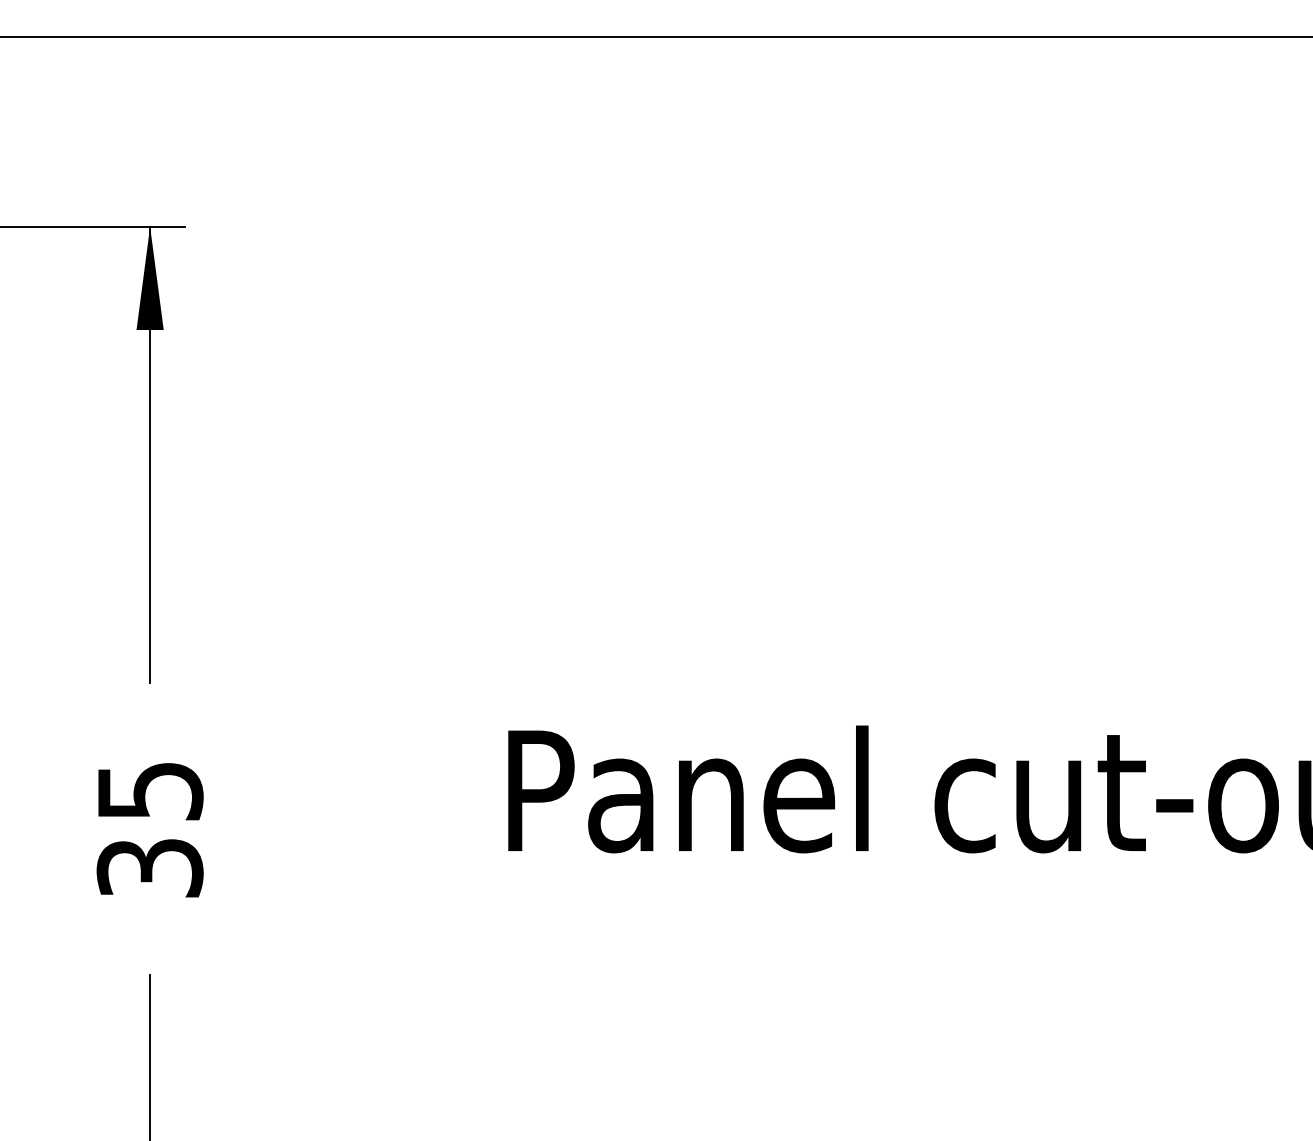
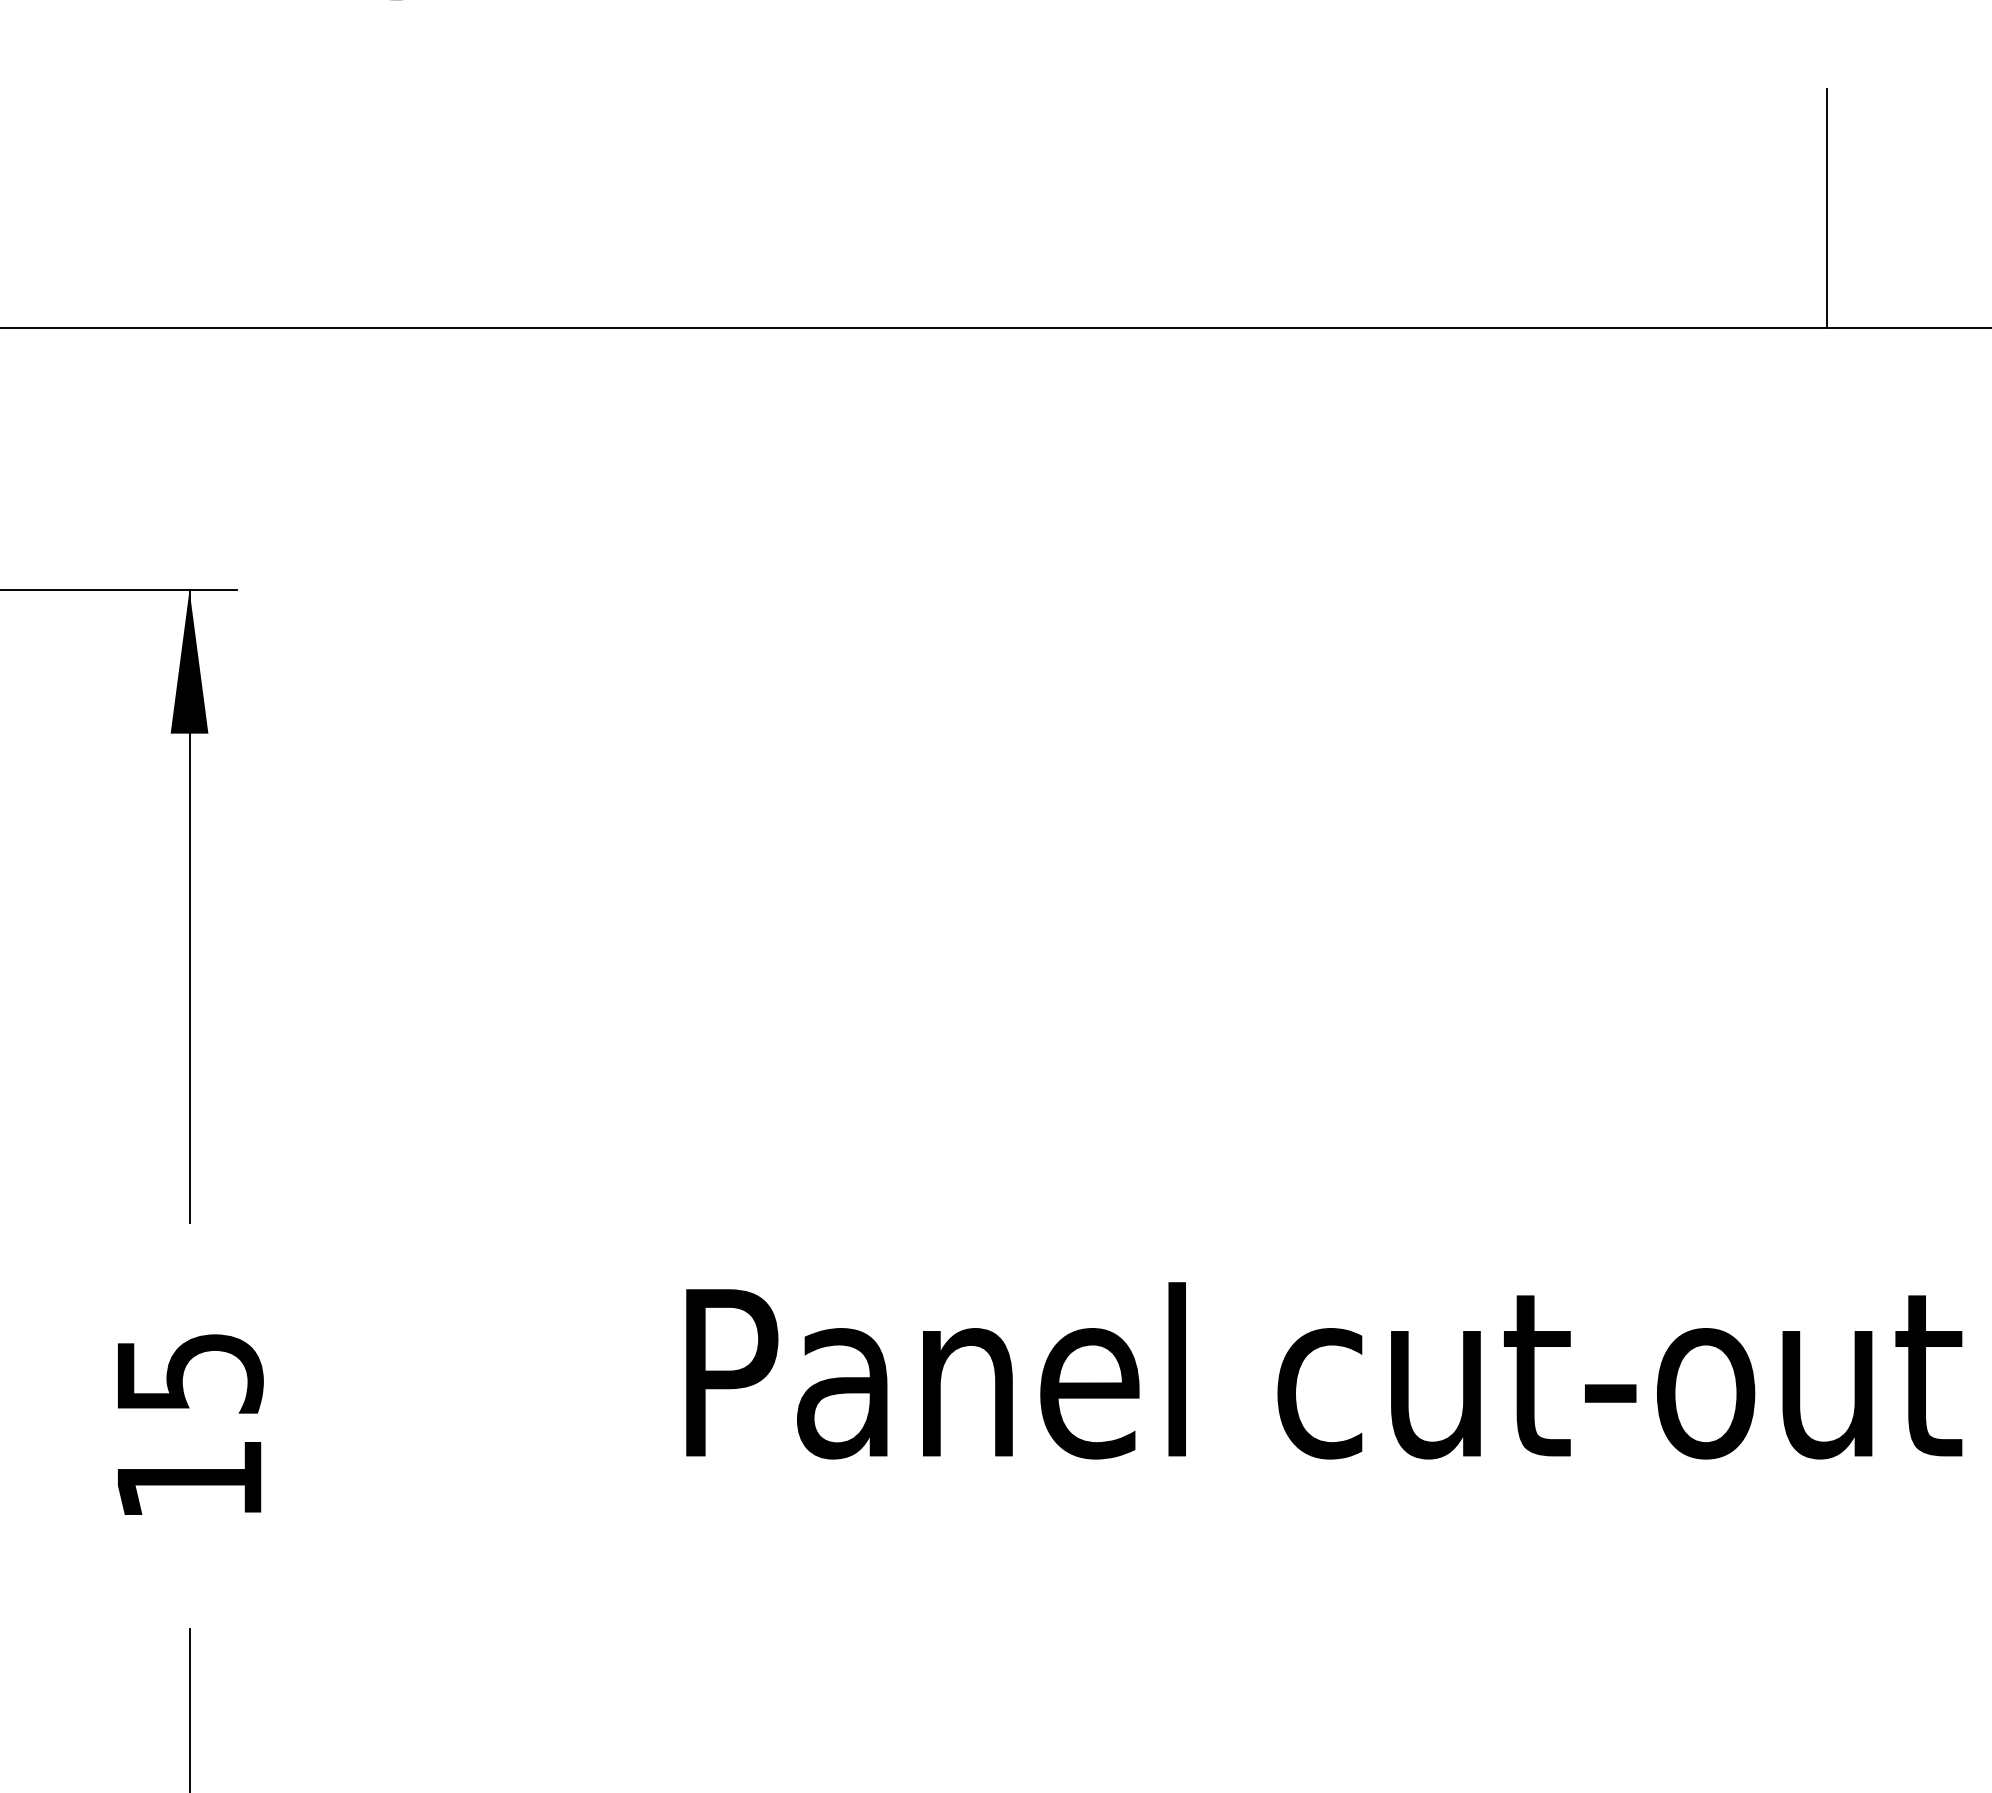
text: (150, 868) -> (189, 1480), 35 -> 15

